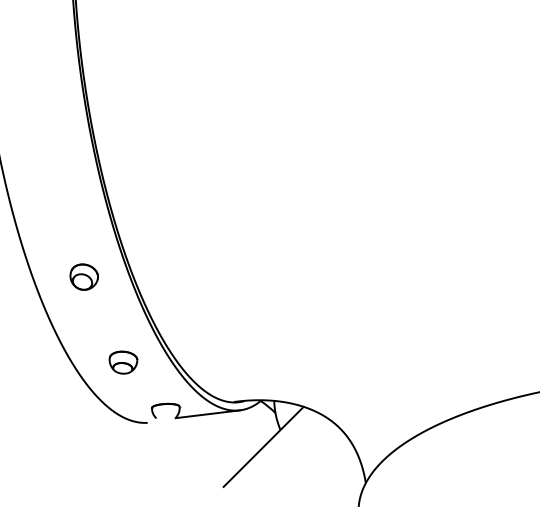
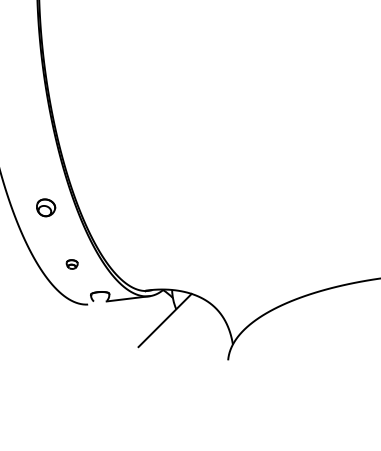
part: (124, 362) -> (72, 264), size x0.6

